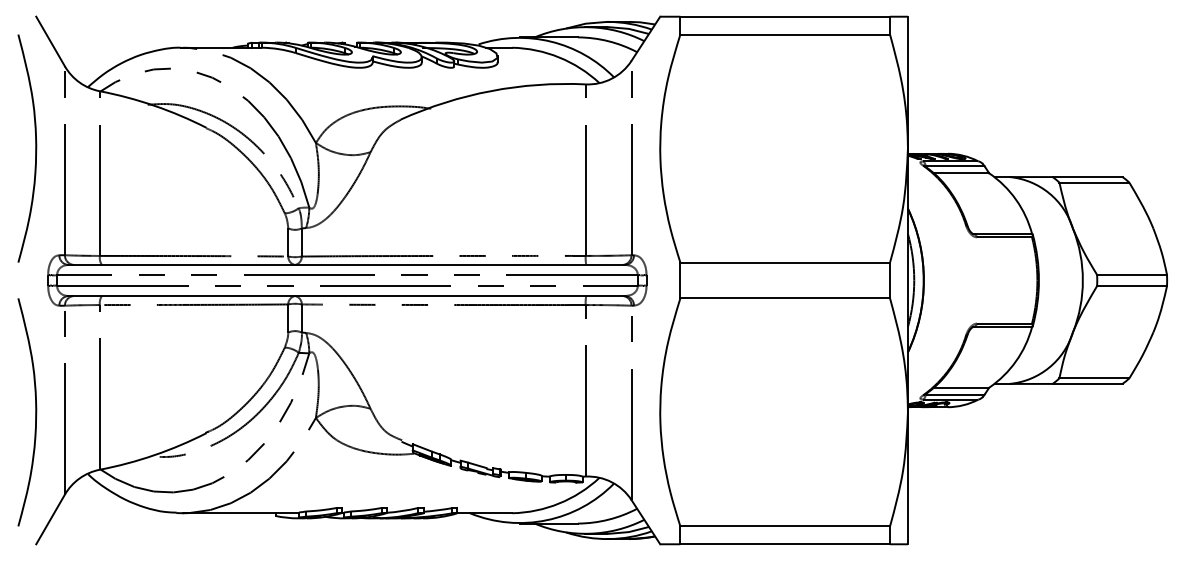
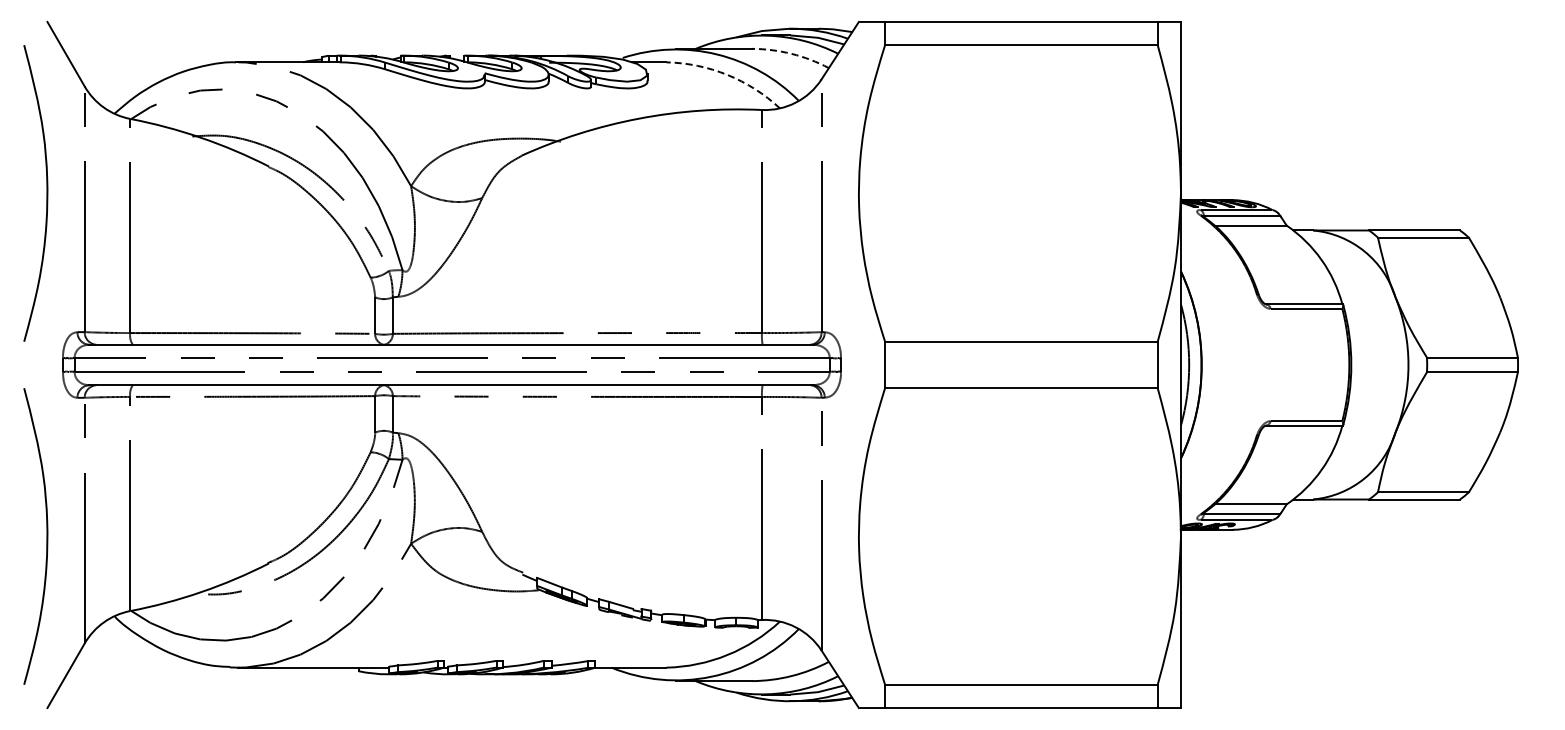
arc: (608, 40) -> (791, 53), solid -> dashed
arc: (559, 57) -> (727, 74), solid -> dashed

